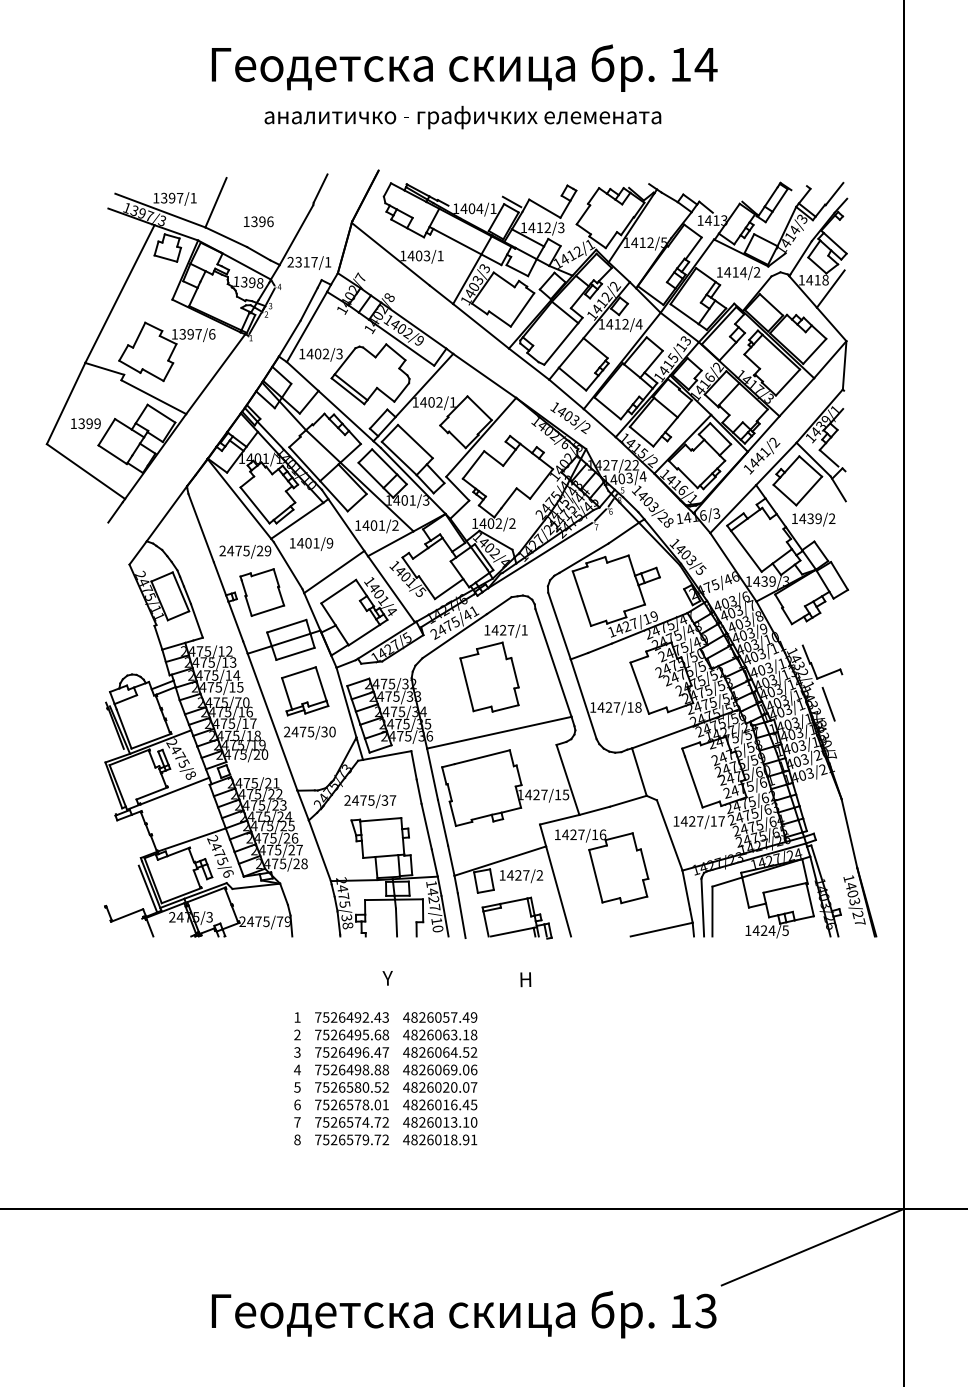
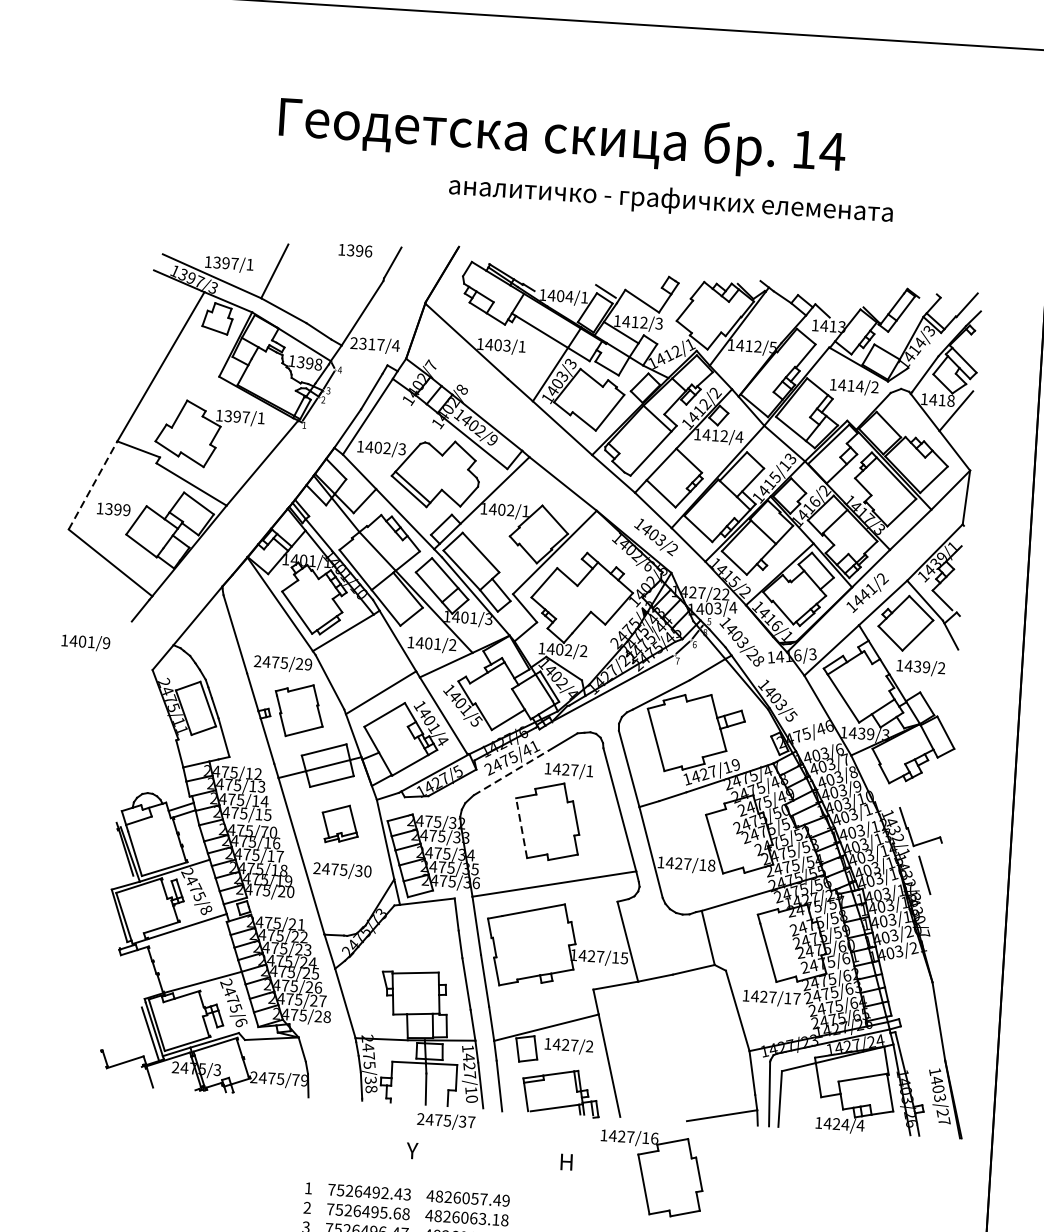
text: (462, 117) -> (670, 200), moved
text: (258, 221) -> (355, 250), moved
text: (327, 262) -> (395, 346), 2317/1 -> 2317/4
text: (212, 334) -> (261, 418), 1397/6 -> 1397/1
line: (66, 403) -> (93, 485), solid -> dashed
text: (311, 543) -> (85, 642), moved
line: (455, 635) -> (512, 772), solid -> dashed
line: (466, 684) -> (521, 827), solid -> dashed
part: (305, 691) -> (340, 824), size x0.7
text: (370, 801) -> (446, 1121), moved
part: (602, 866) -> (651, 1174), moved
text: (785, 930) -> (860, 1125), 1424/5 -> 1424/4

